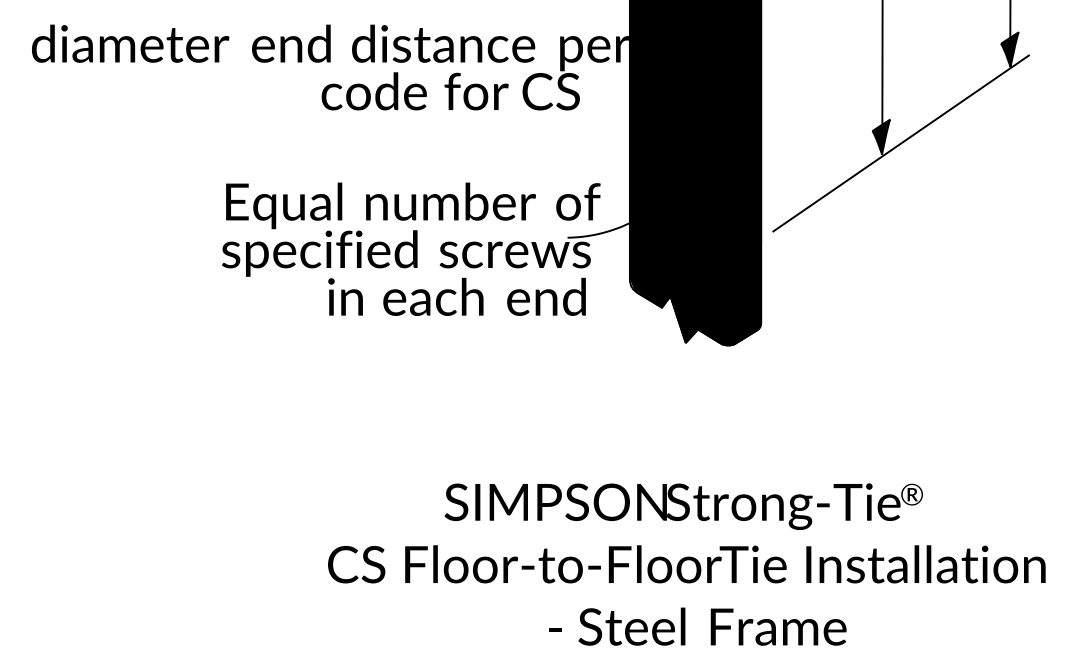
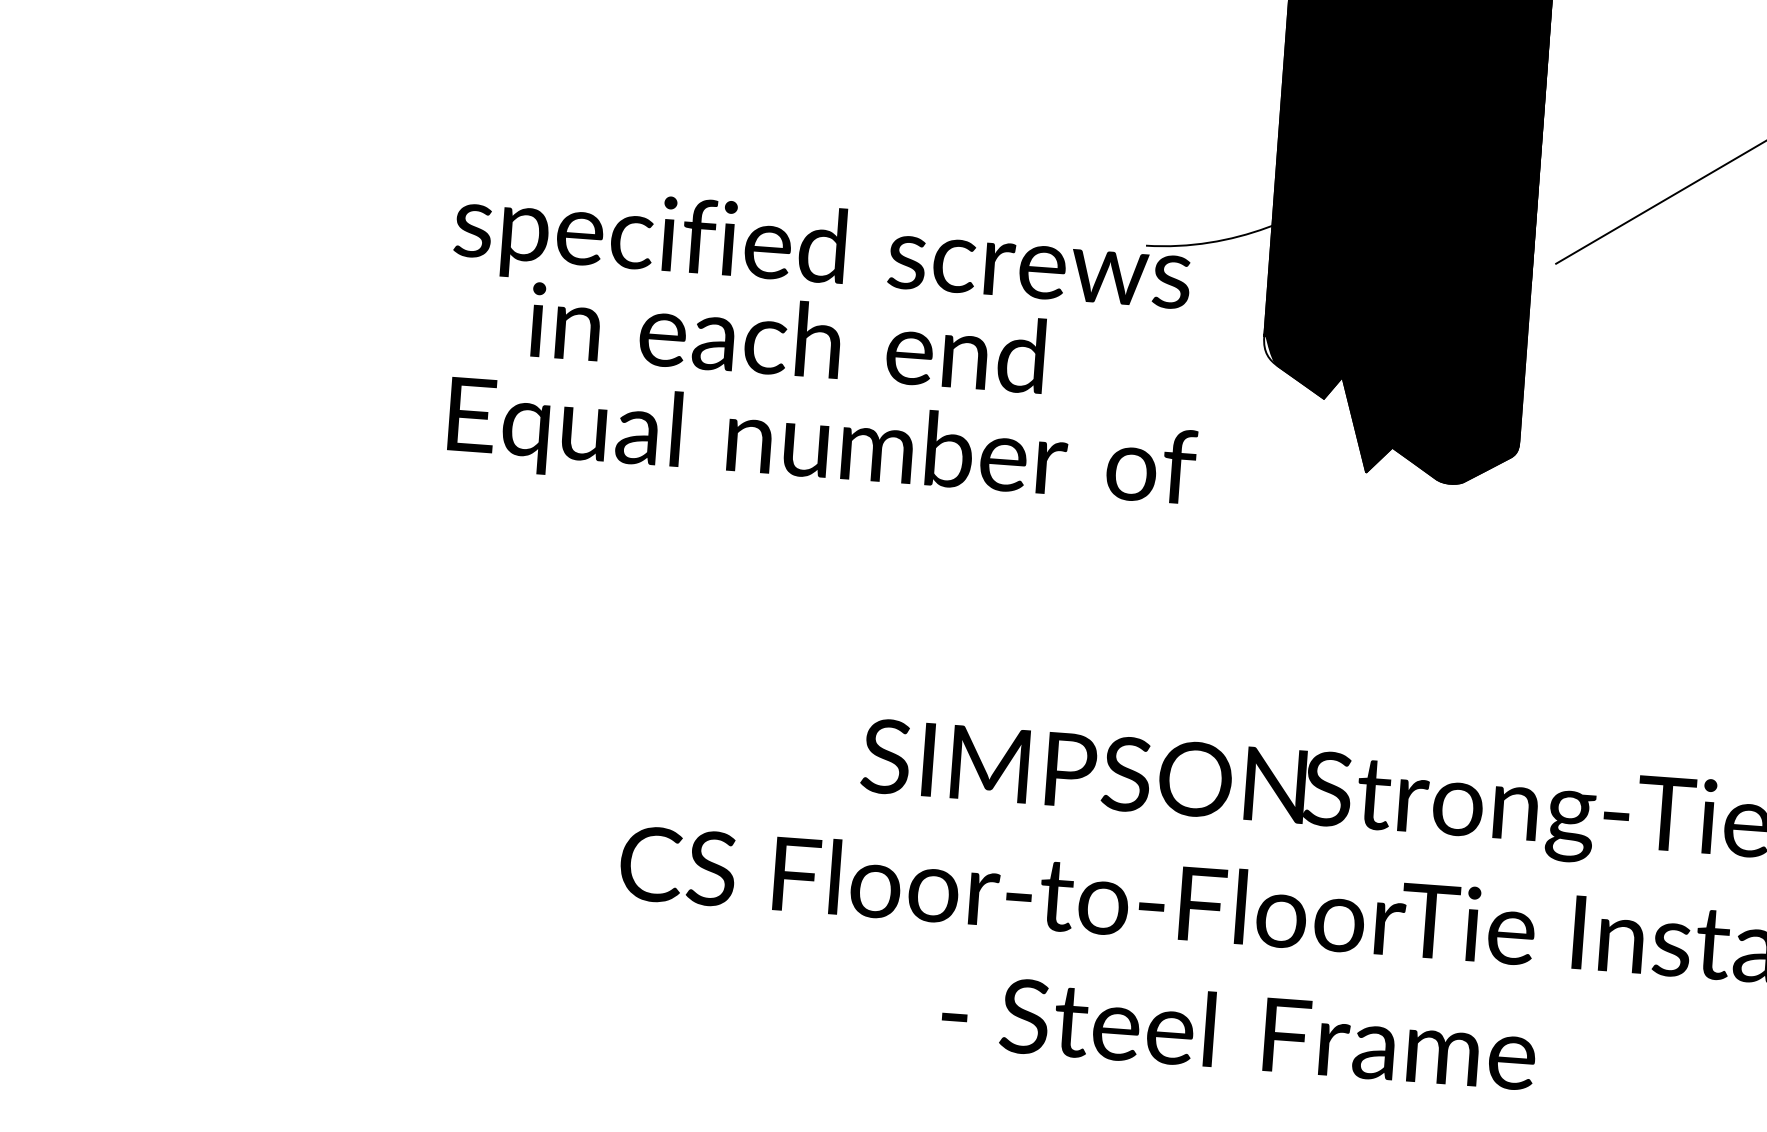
text: (413, 205) -> (822, 447), moved
text: (456, 296) -> (786, 337), moved
text: (697, 626) -> (1238, 1031), moved

